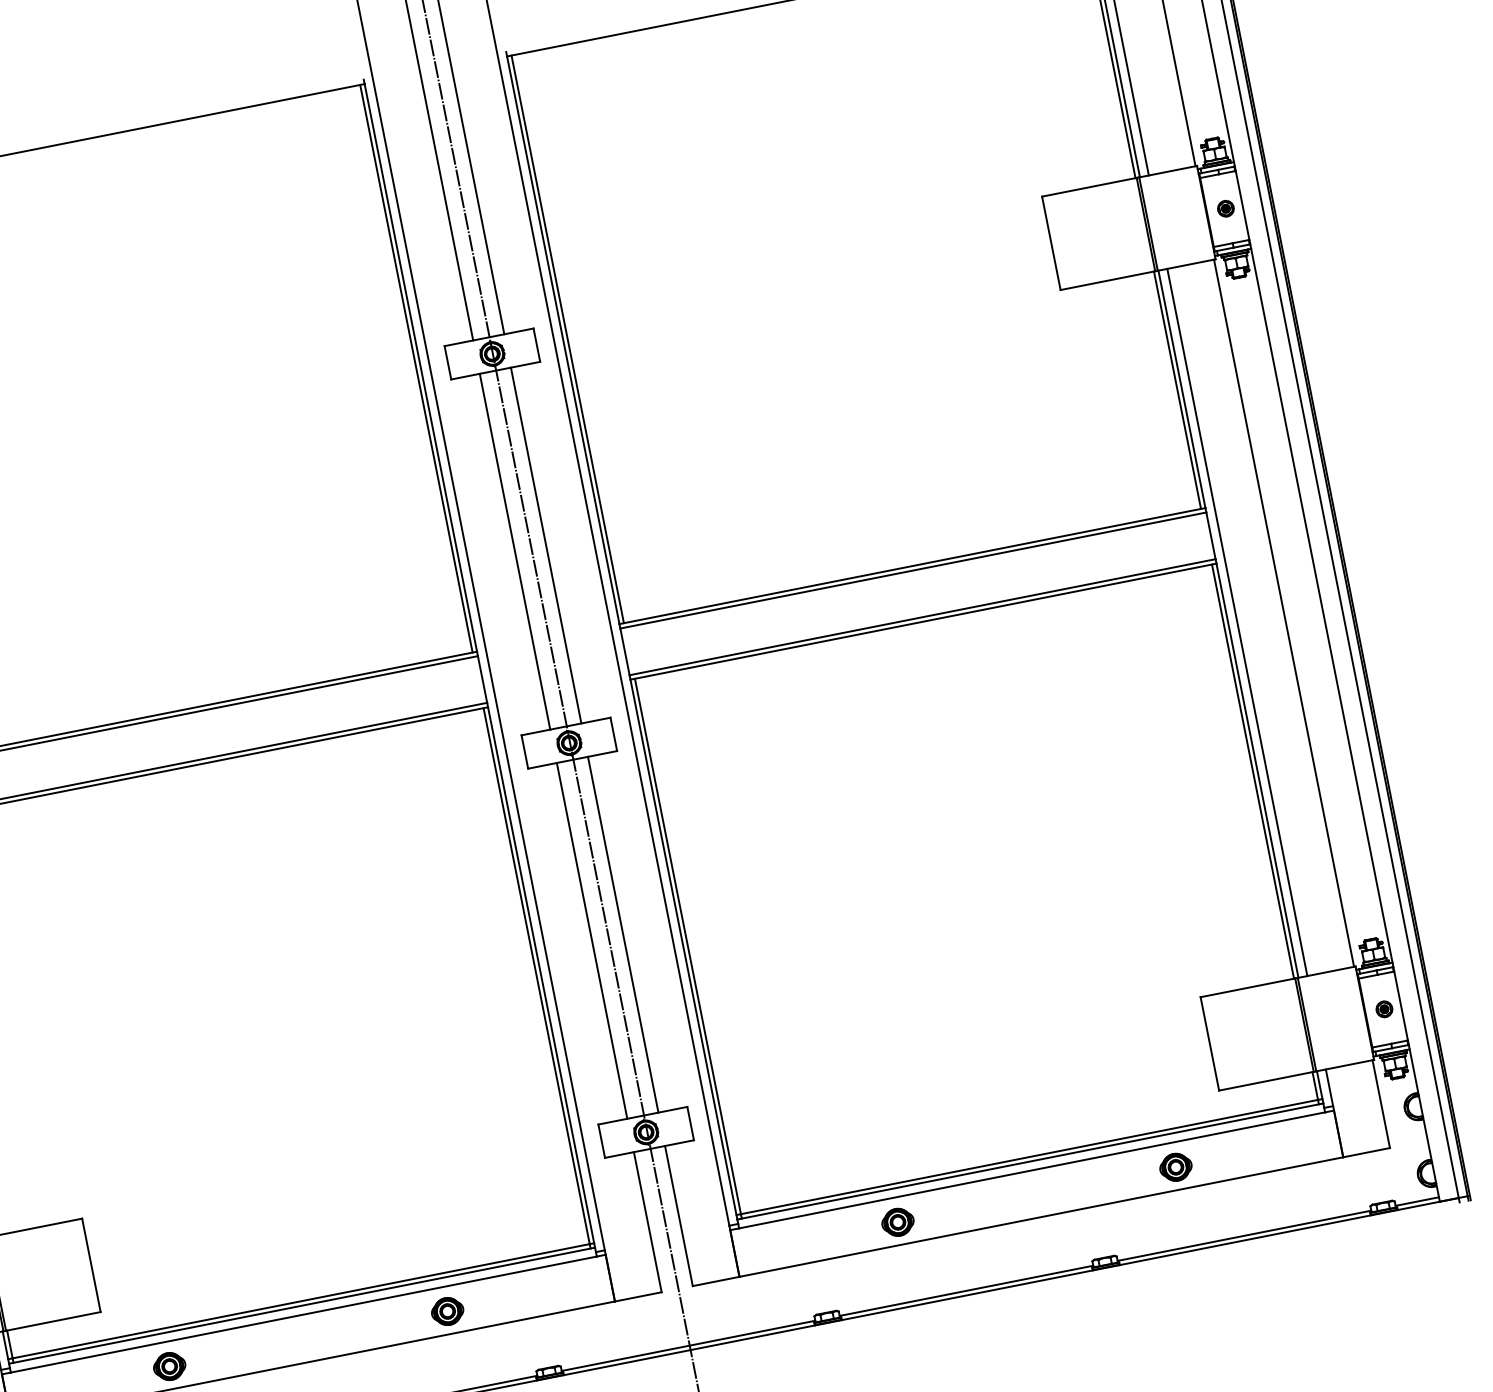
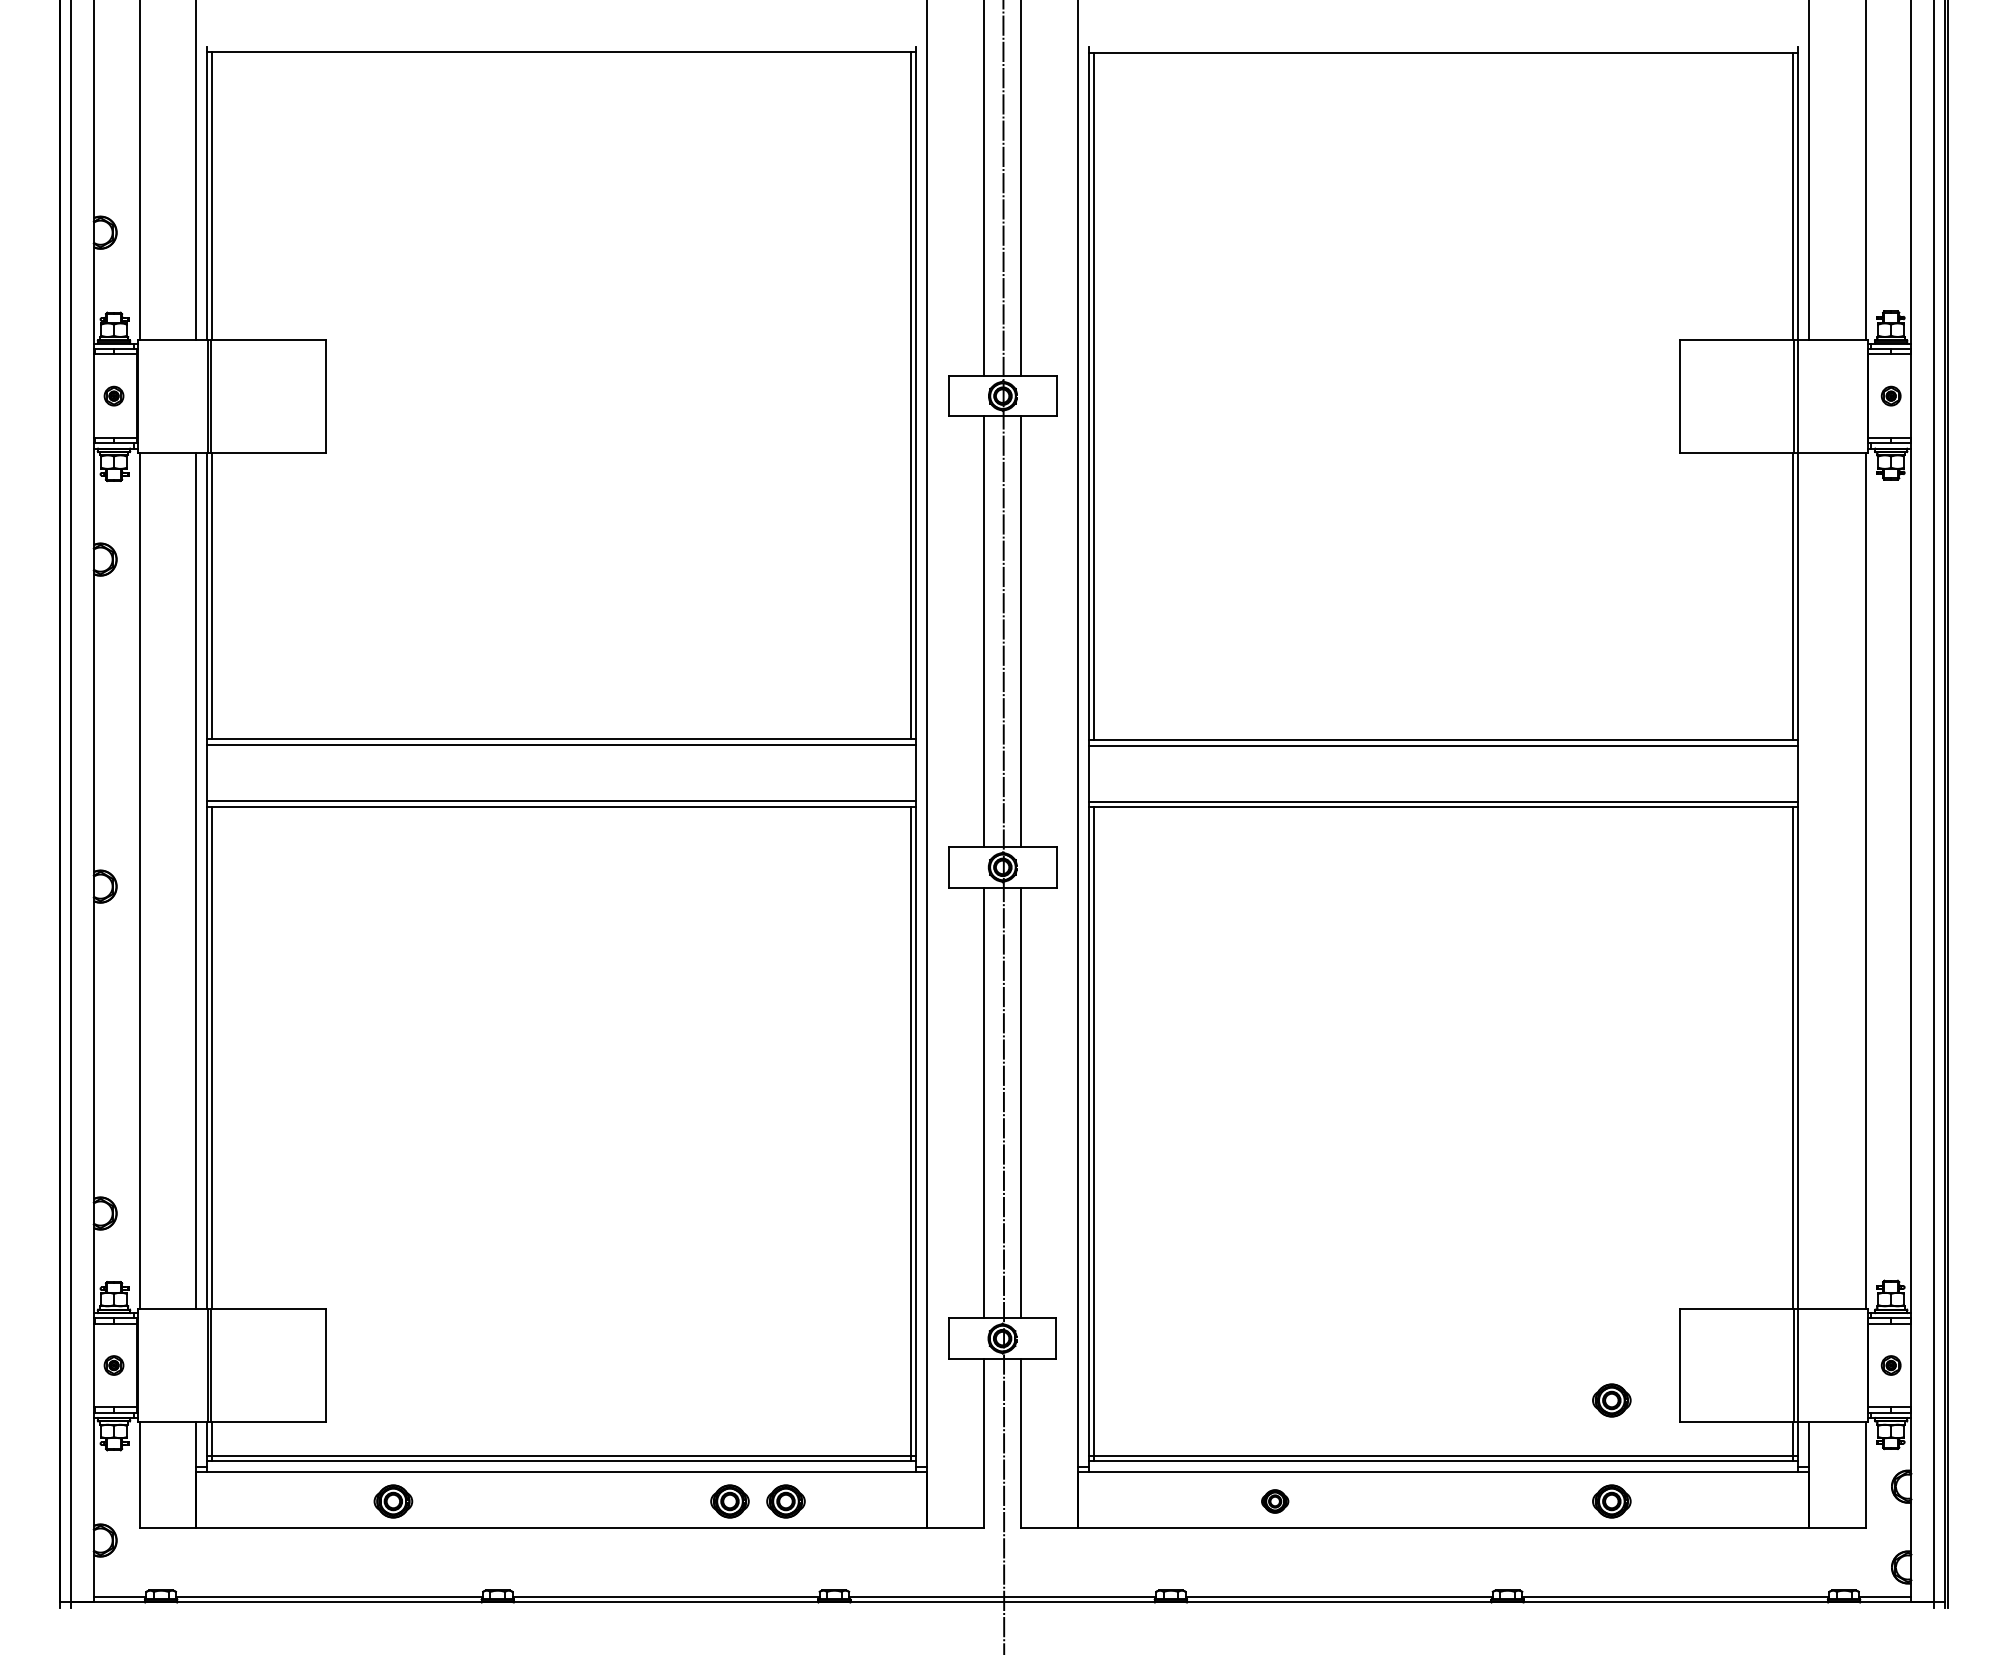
line: (1237, 622) -> (1809, 880), removed
part: (1159, 1083) -> (1611, 1400), added
part: (897, 1222) -> (1274, 1501), size x0.7
part: (493, 1302) -> (785, 1501), added

